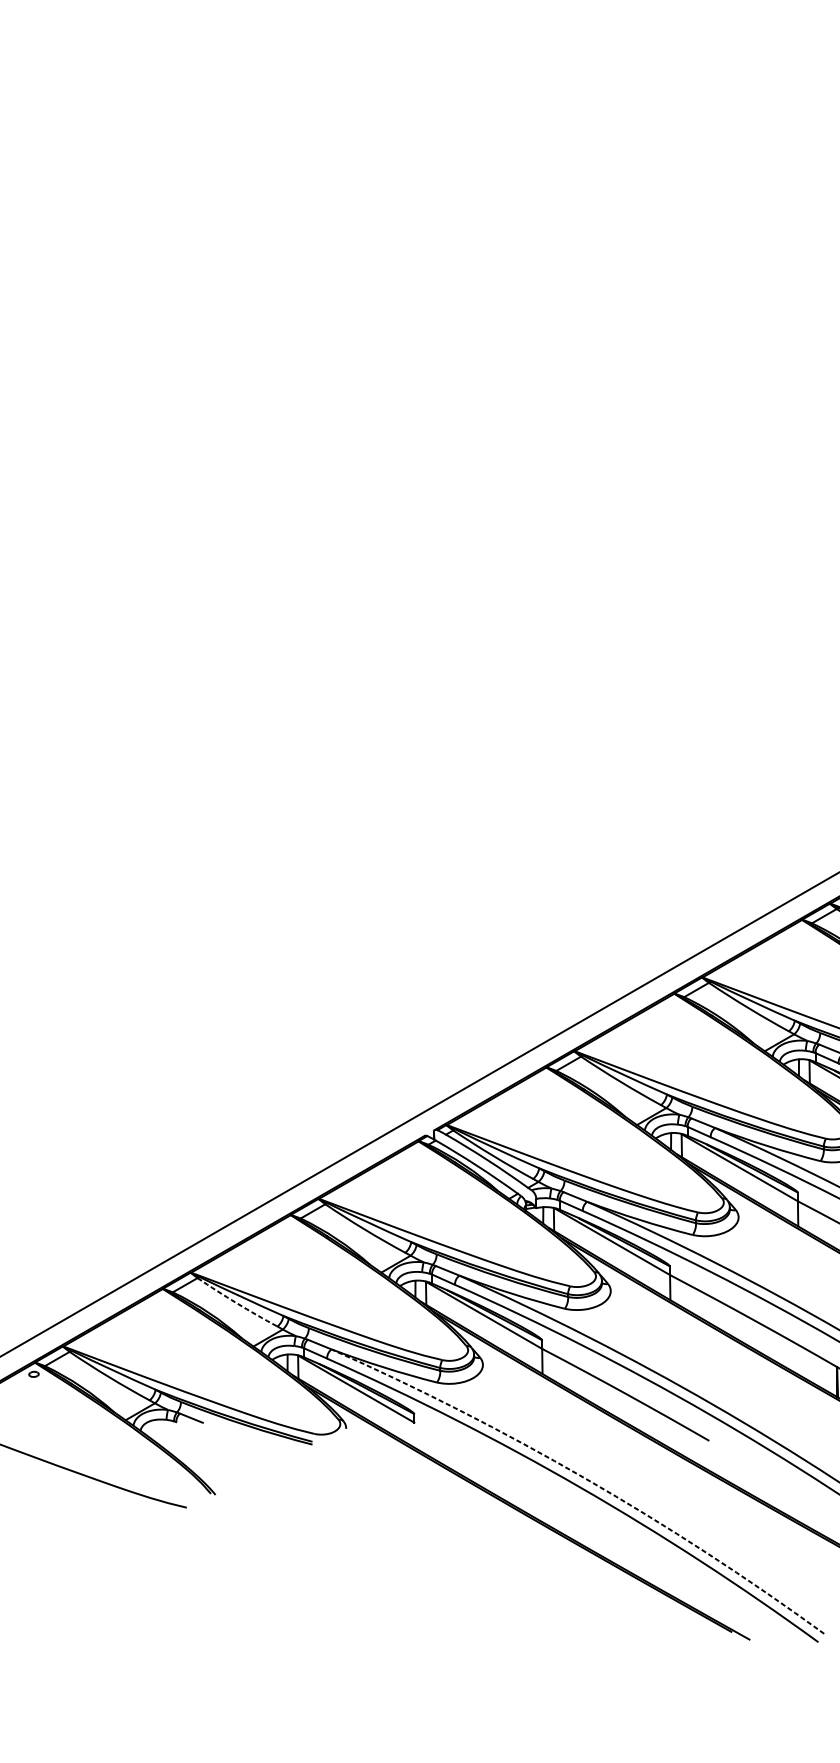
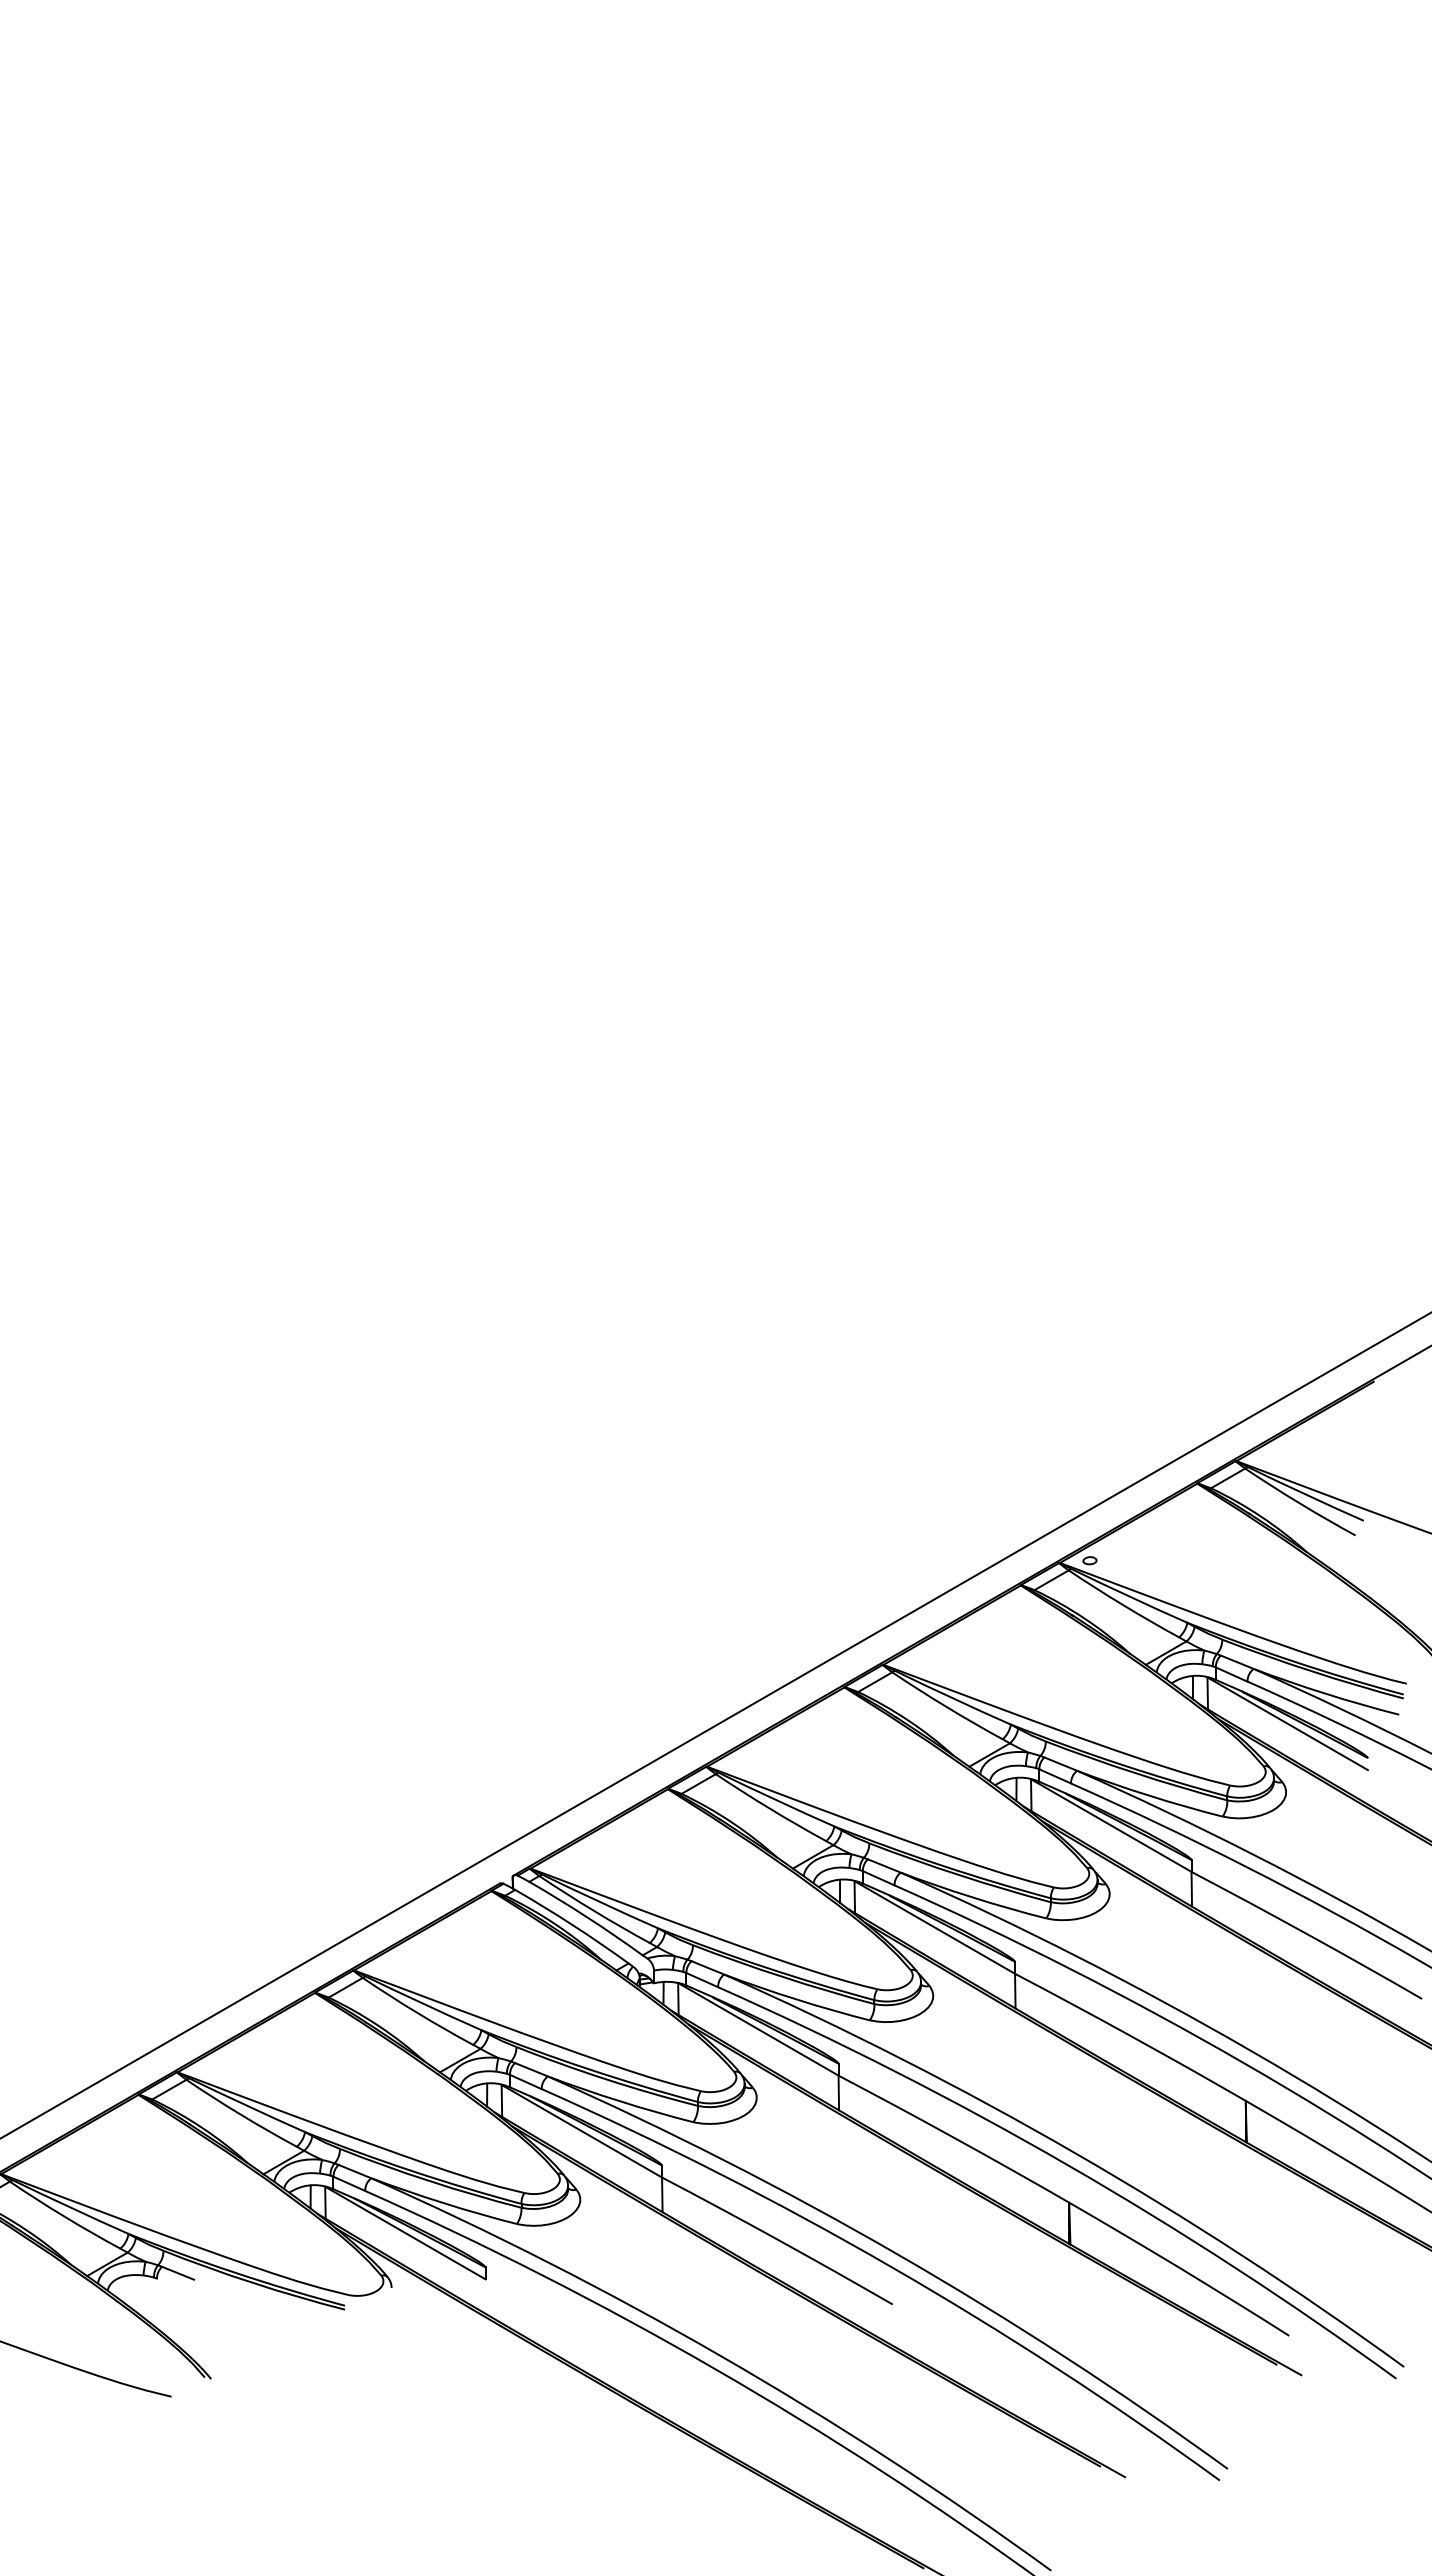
arc: (236, 1303) -> (240, 2114), dashed -> solid
arc: (585, 1478) -> (721, 2356), dashed -> solid

